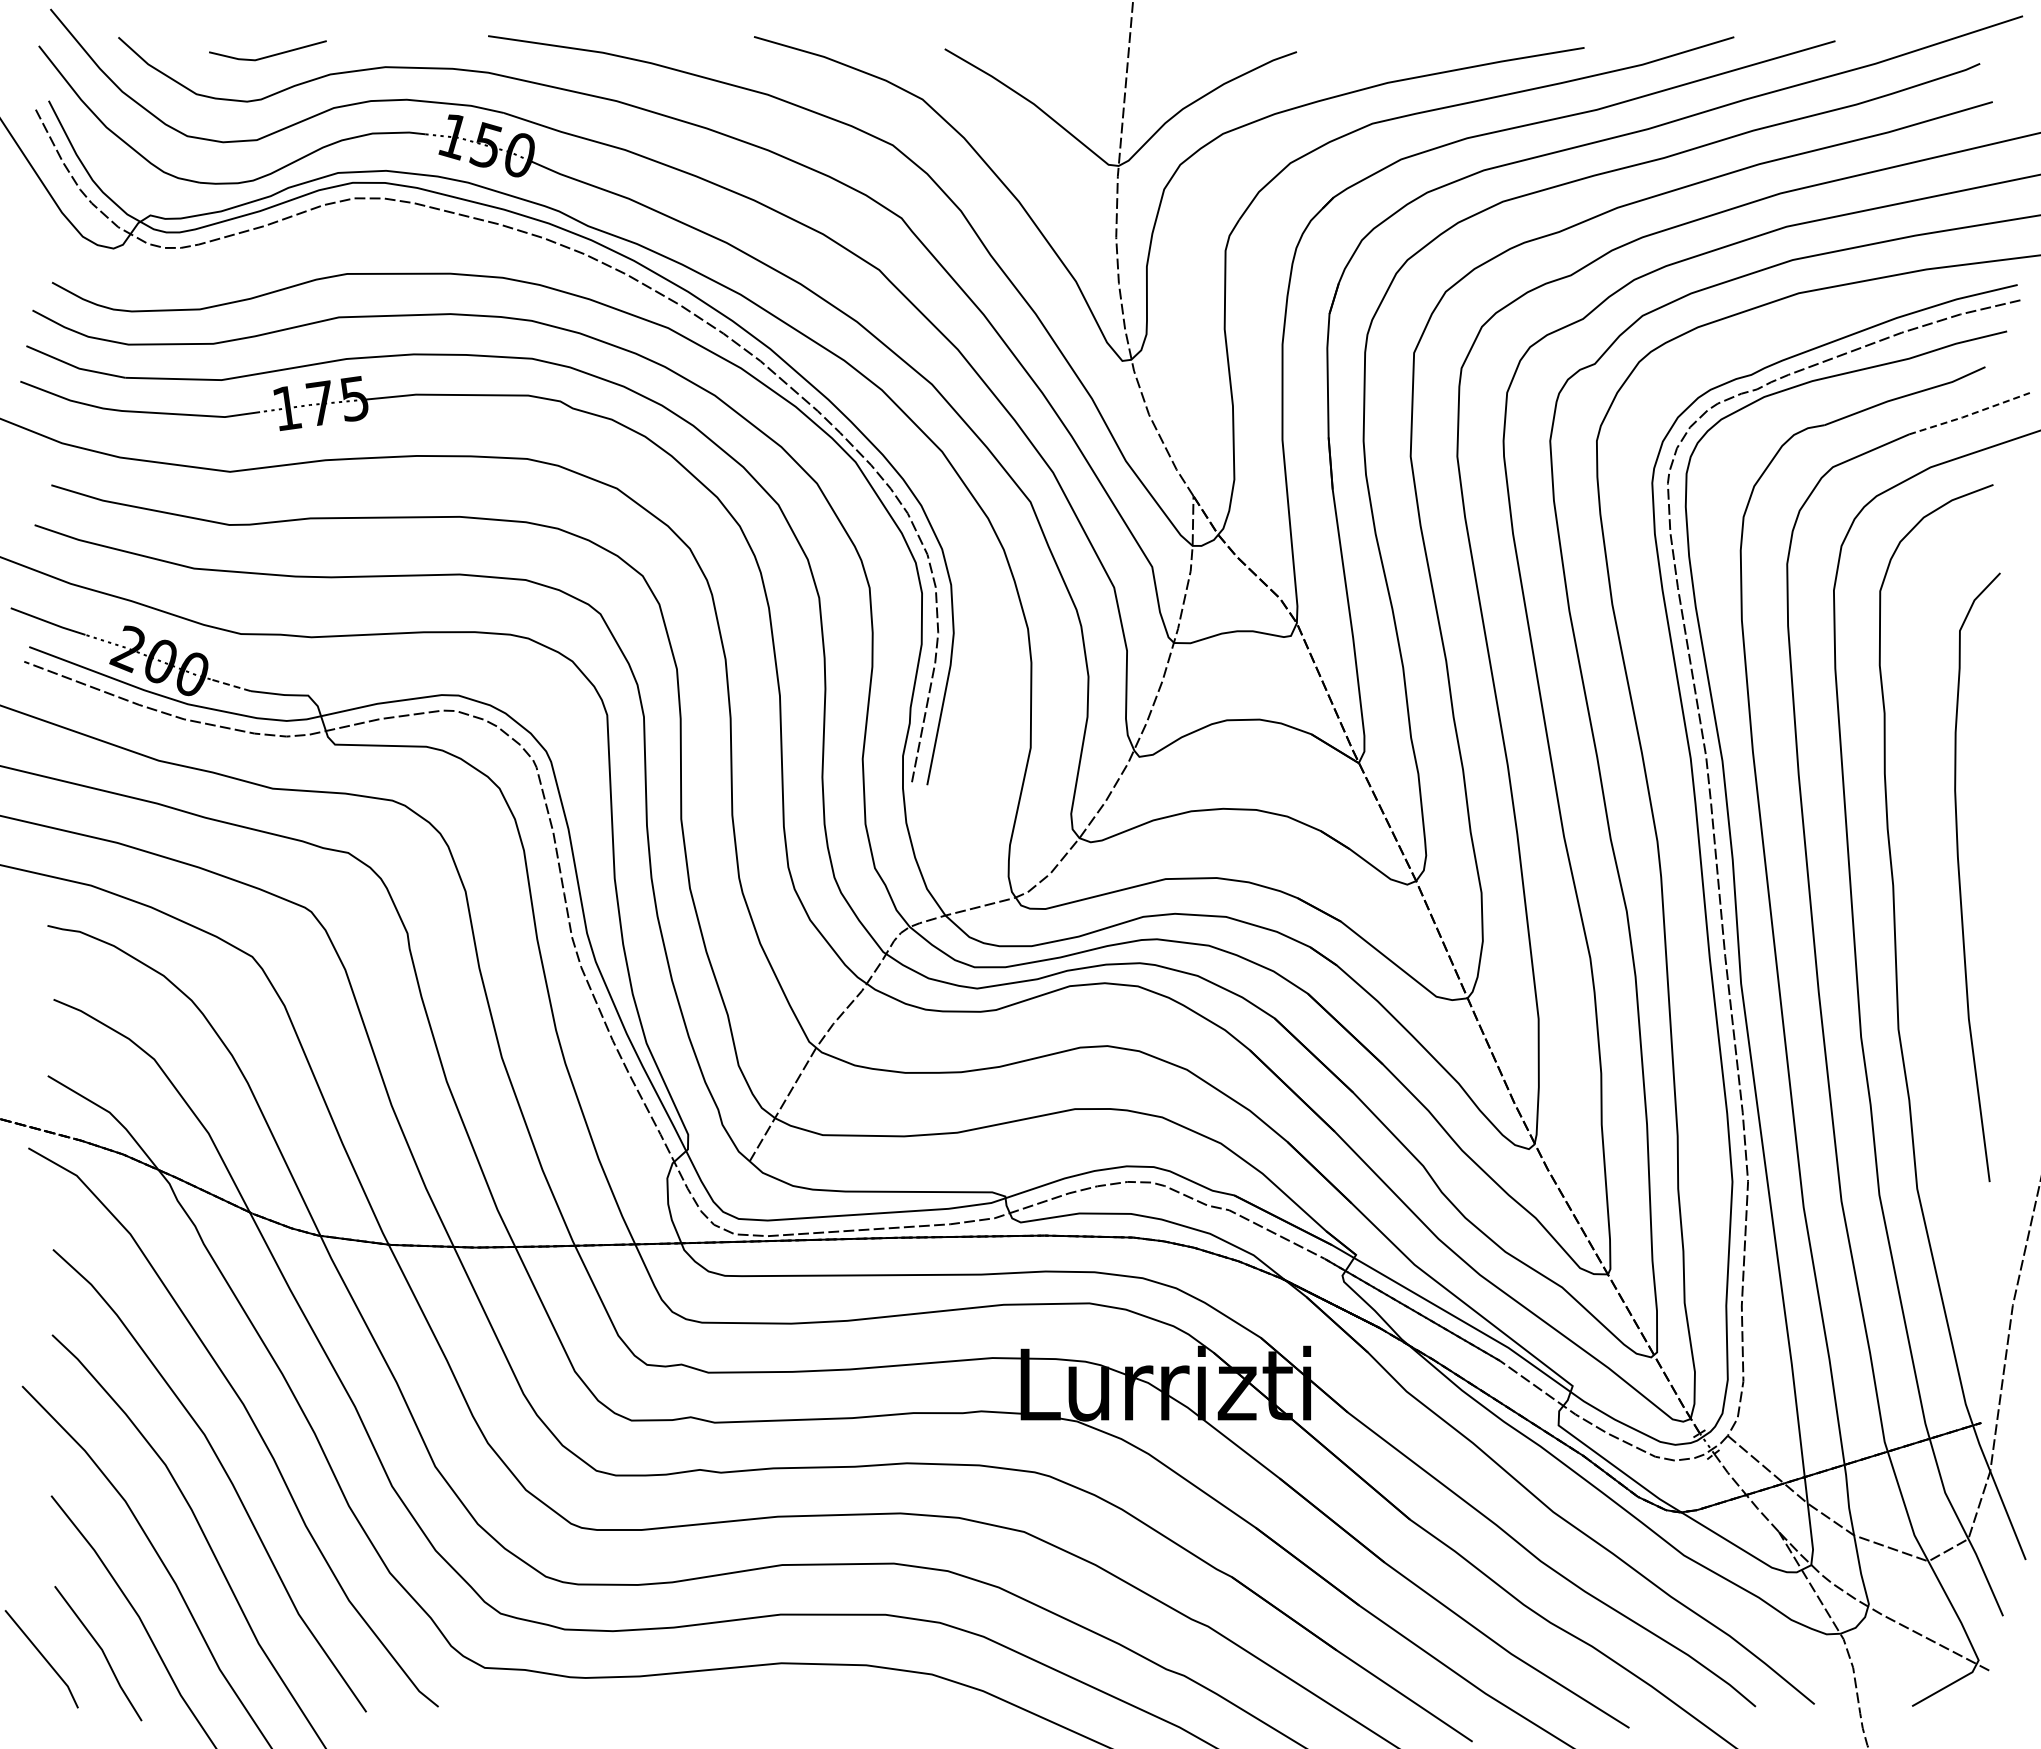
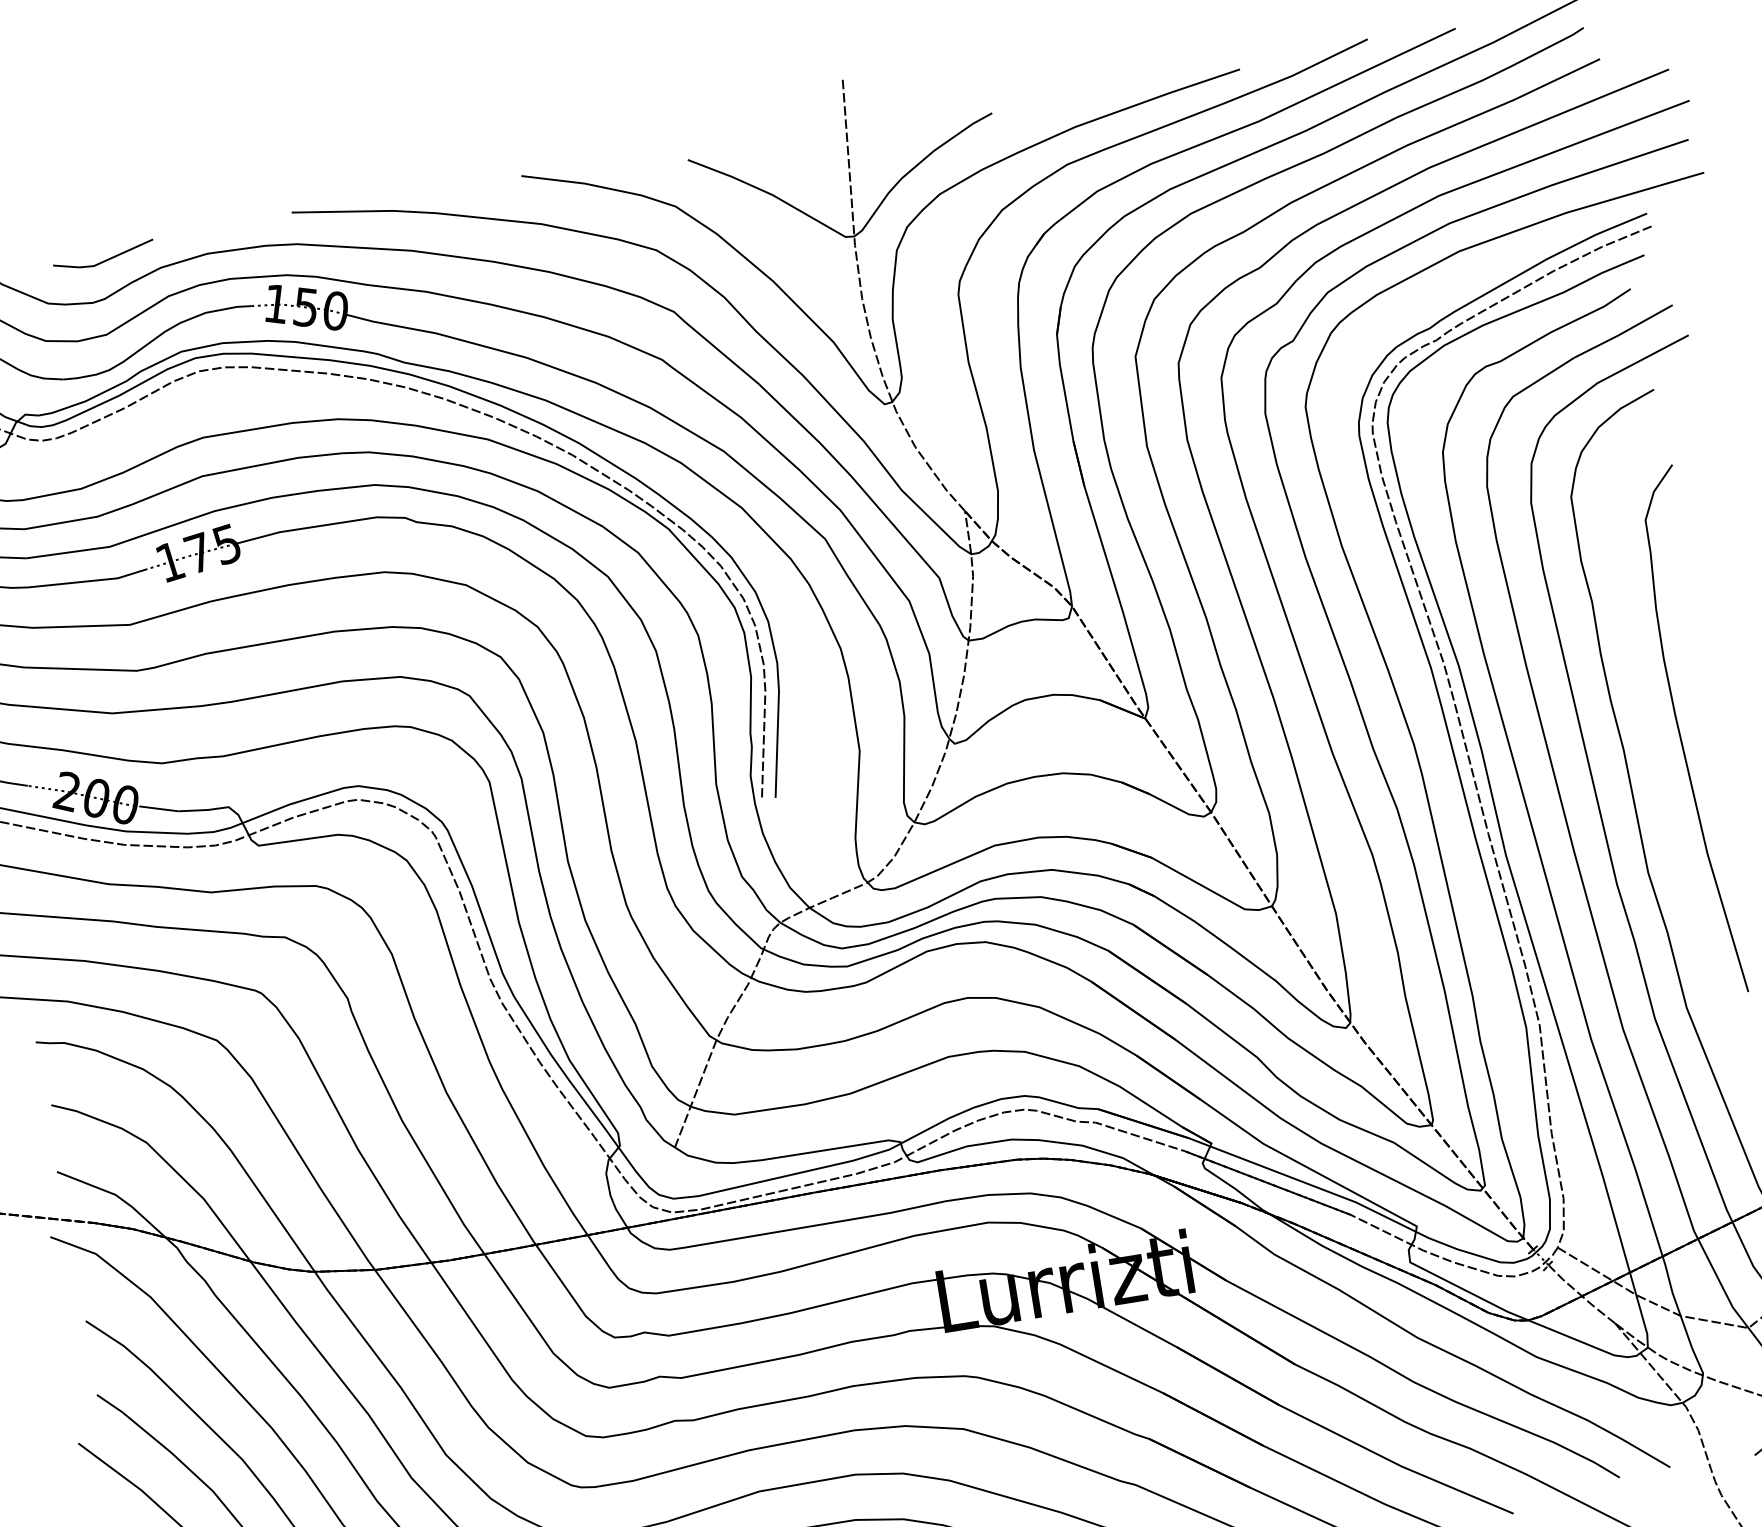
line: (1969, 415) -> (1623, 332), dashed -> solid
line: (231, 685) -> (160, 809), dashed -> solid

